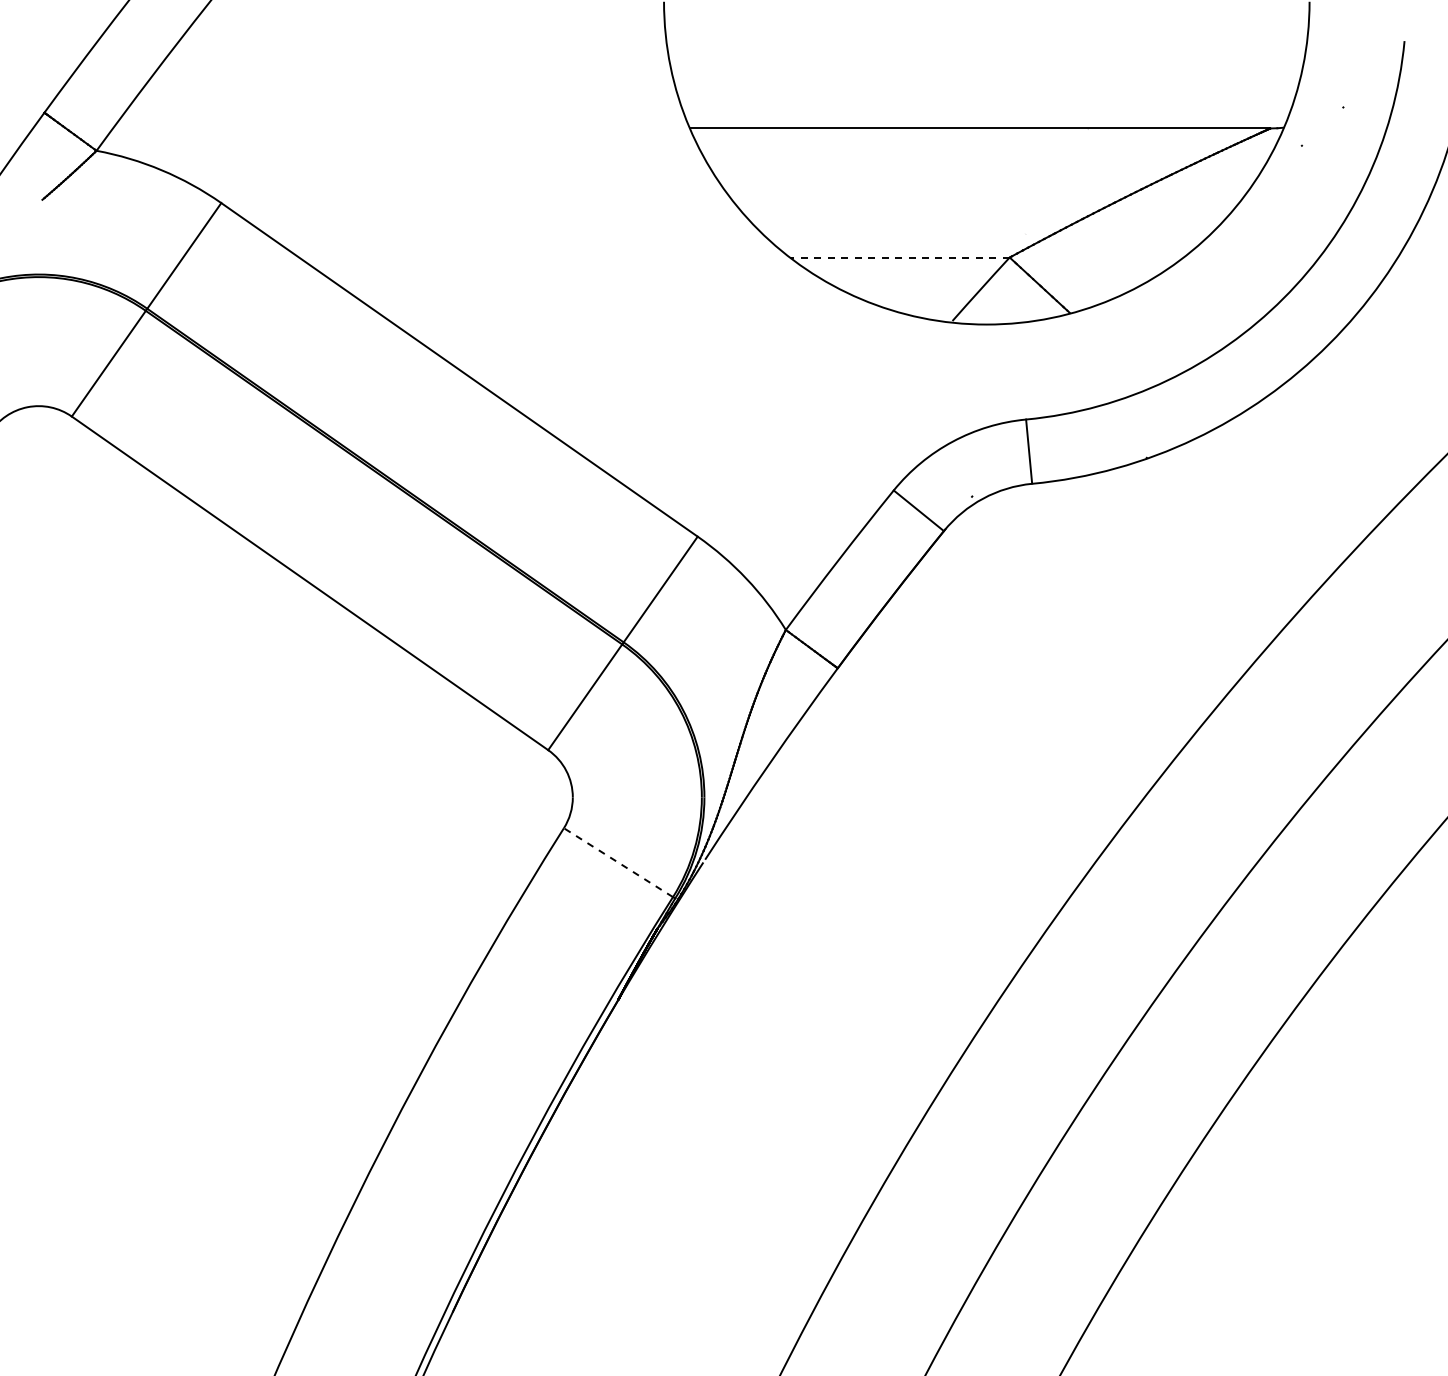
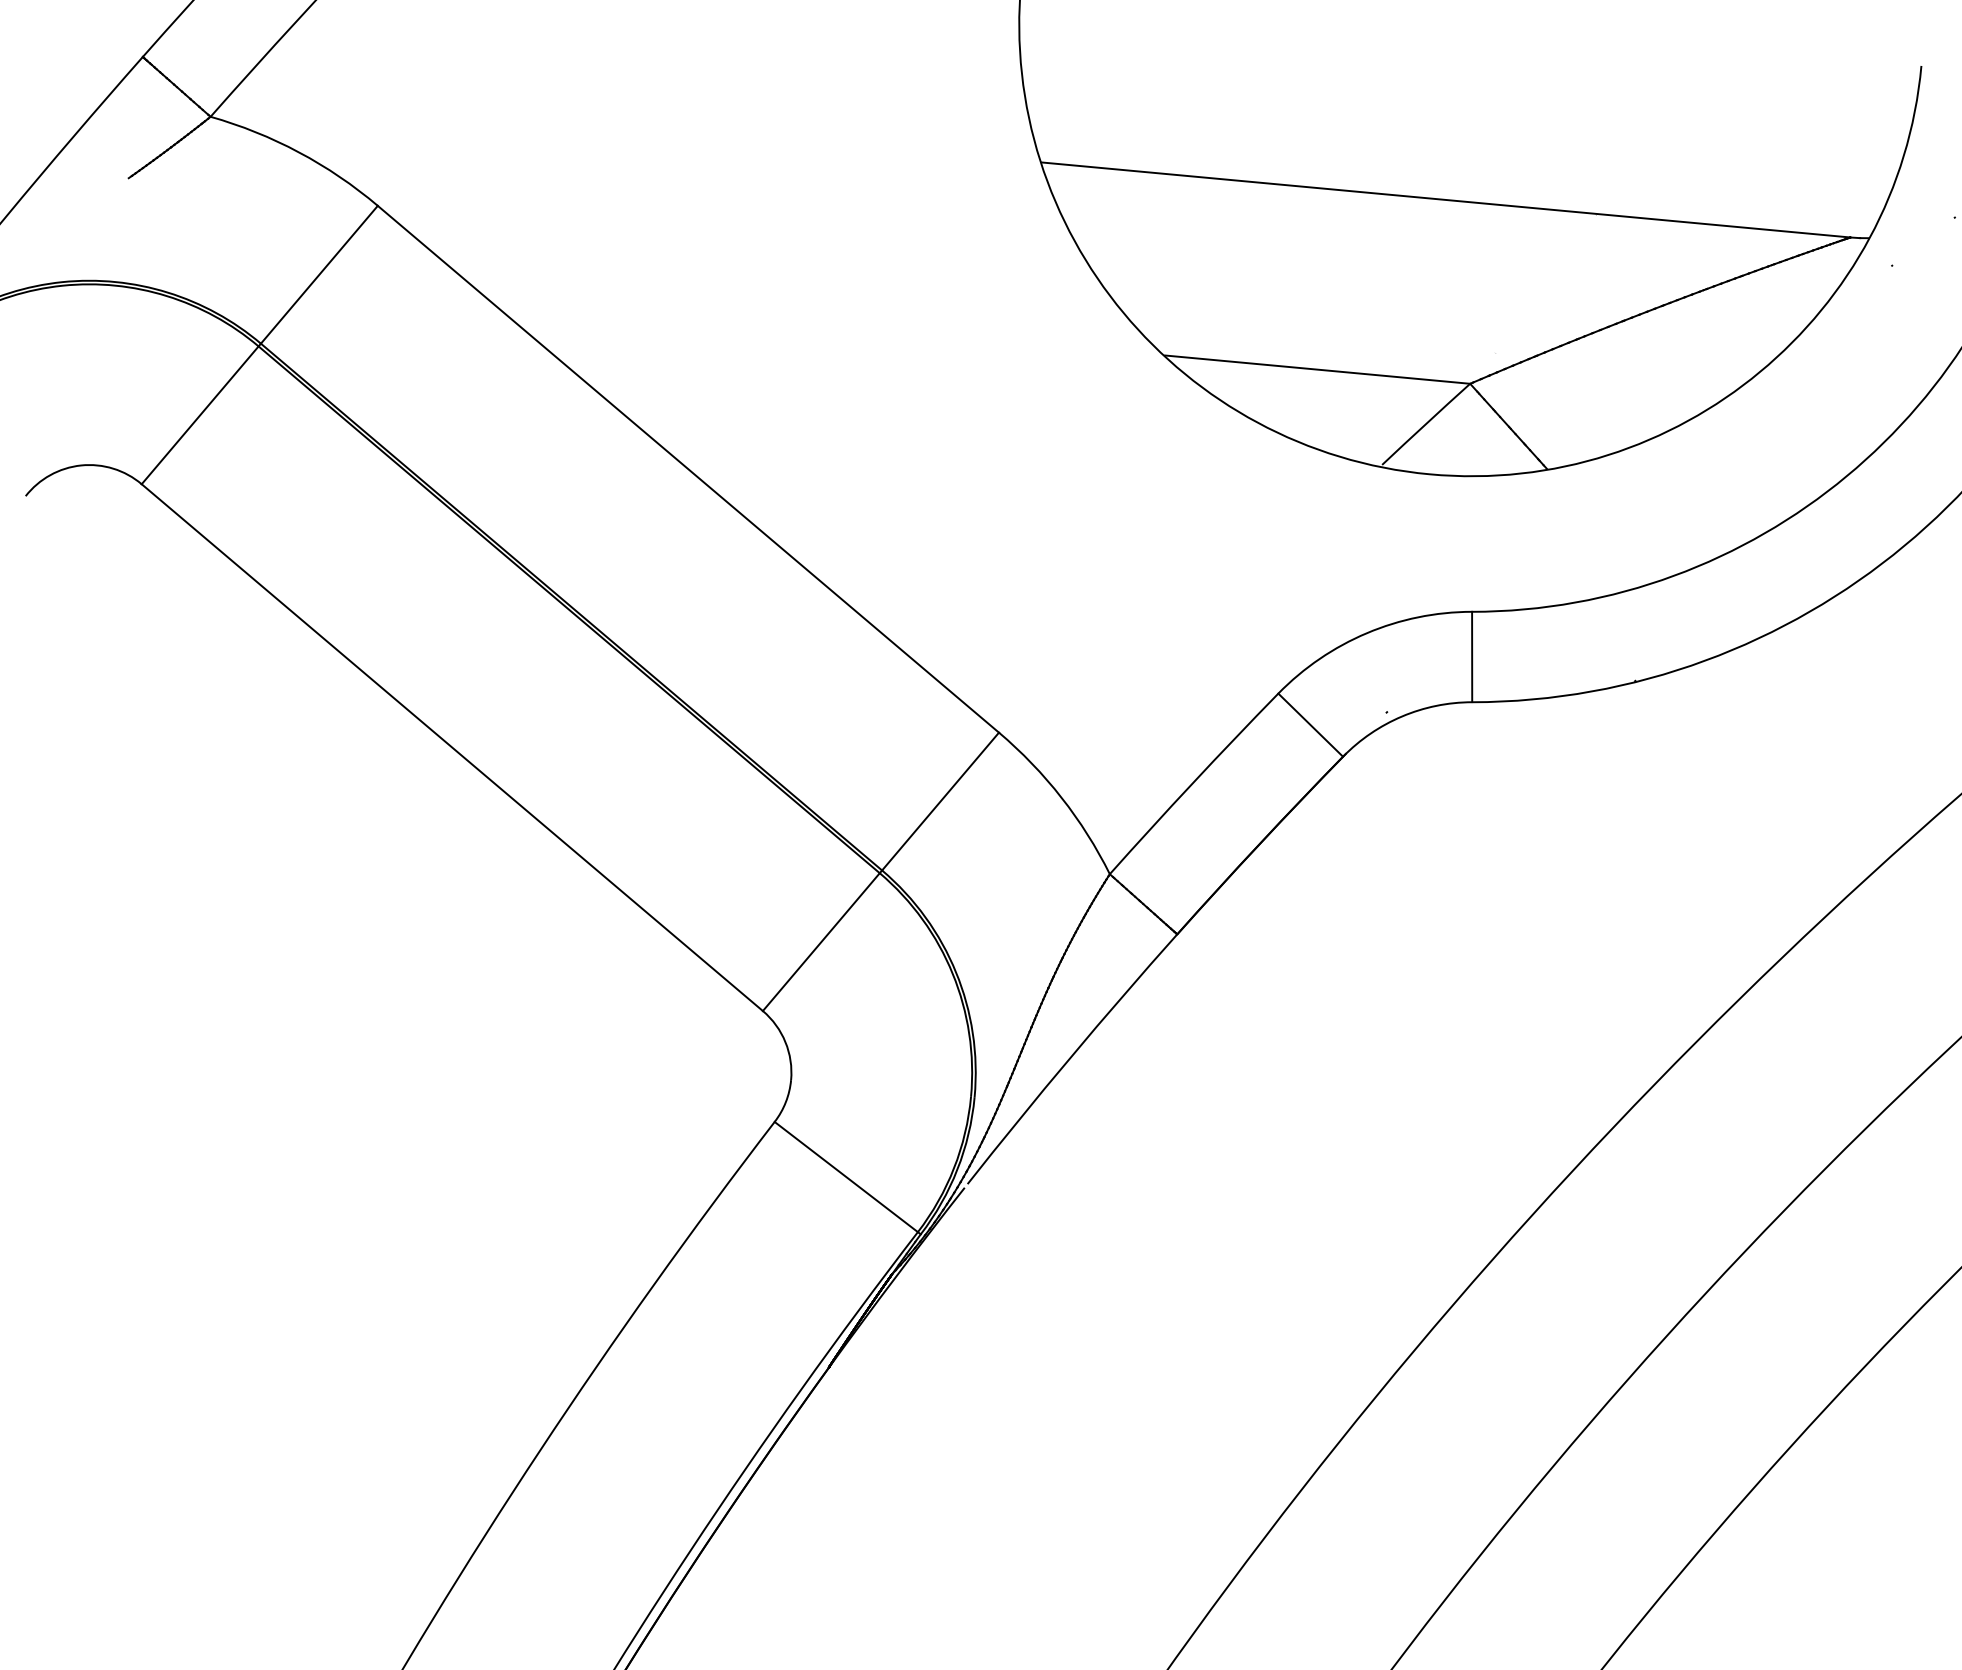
line: (899, 257) -> (1316, 369), dashed -> solid
line: (618, 862) -> (846, 1176), dashed -> solid

